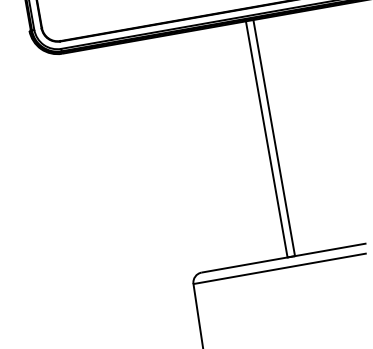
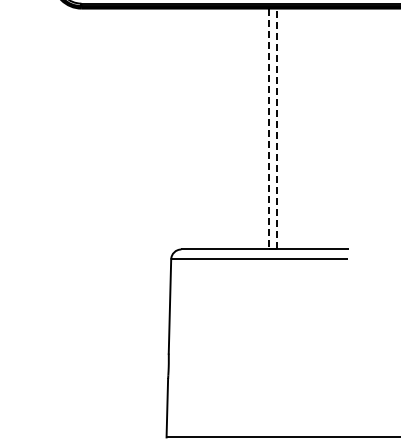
line: (274, 137) -> (276, 128), solid -> dashed
line: (266, 139) -> (268, 129), solid -> dashed

